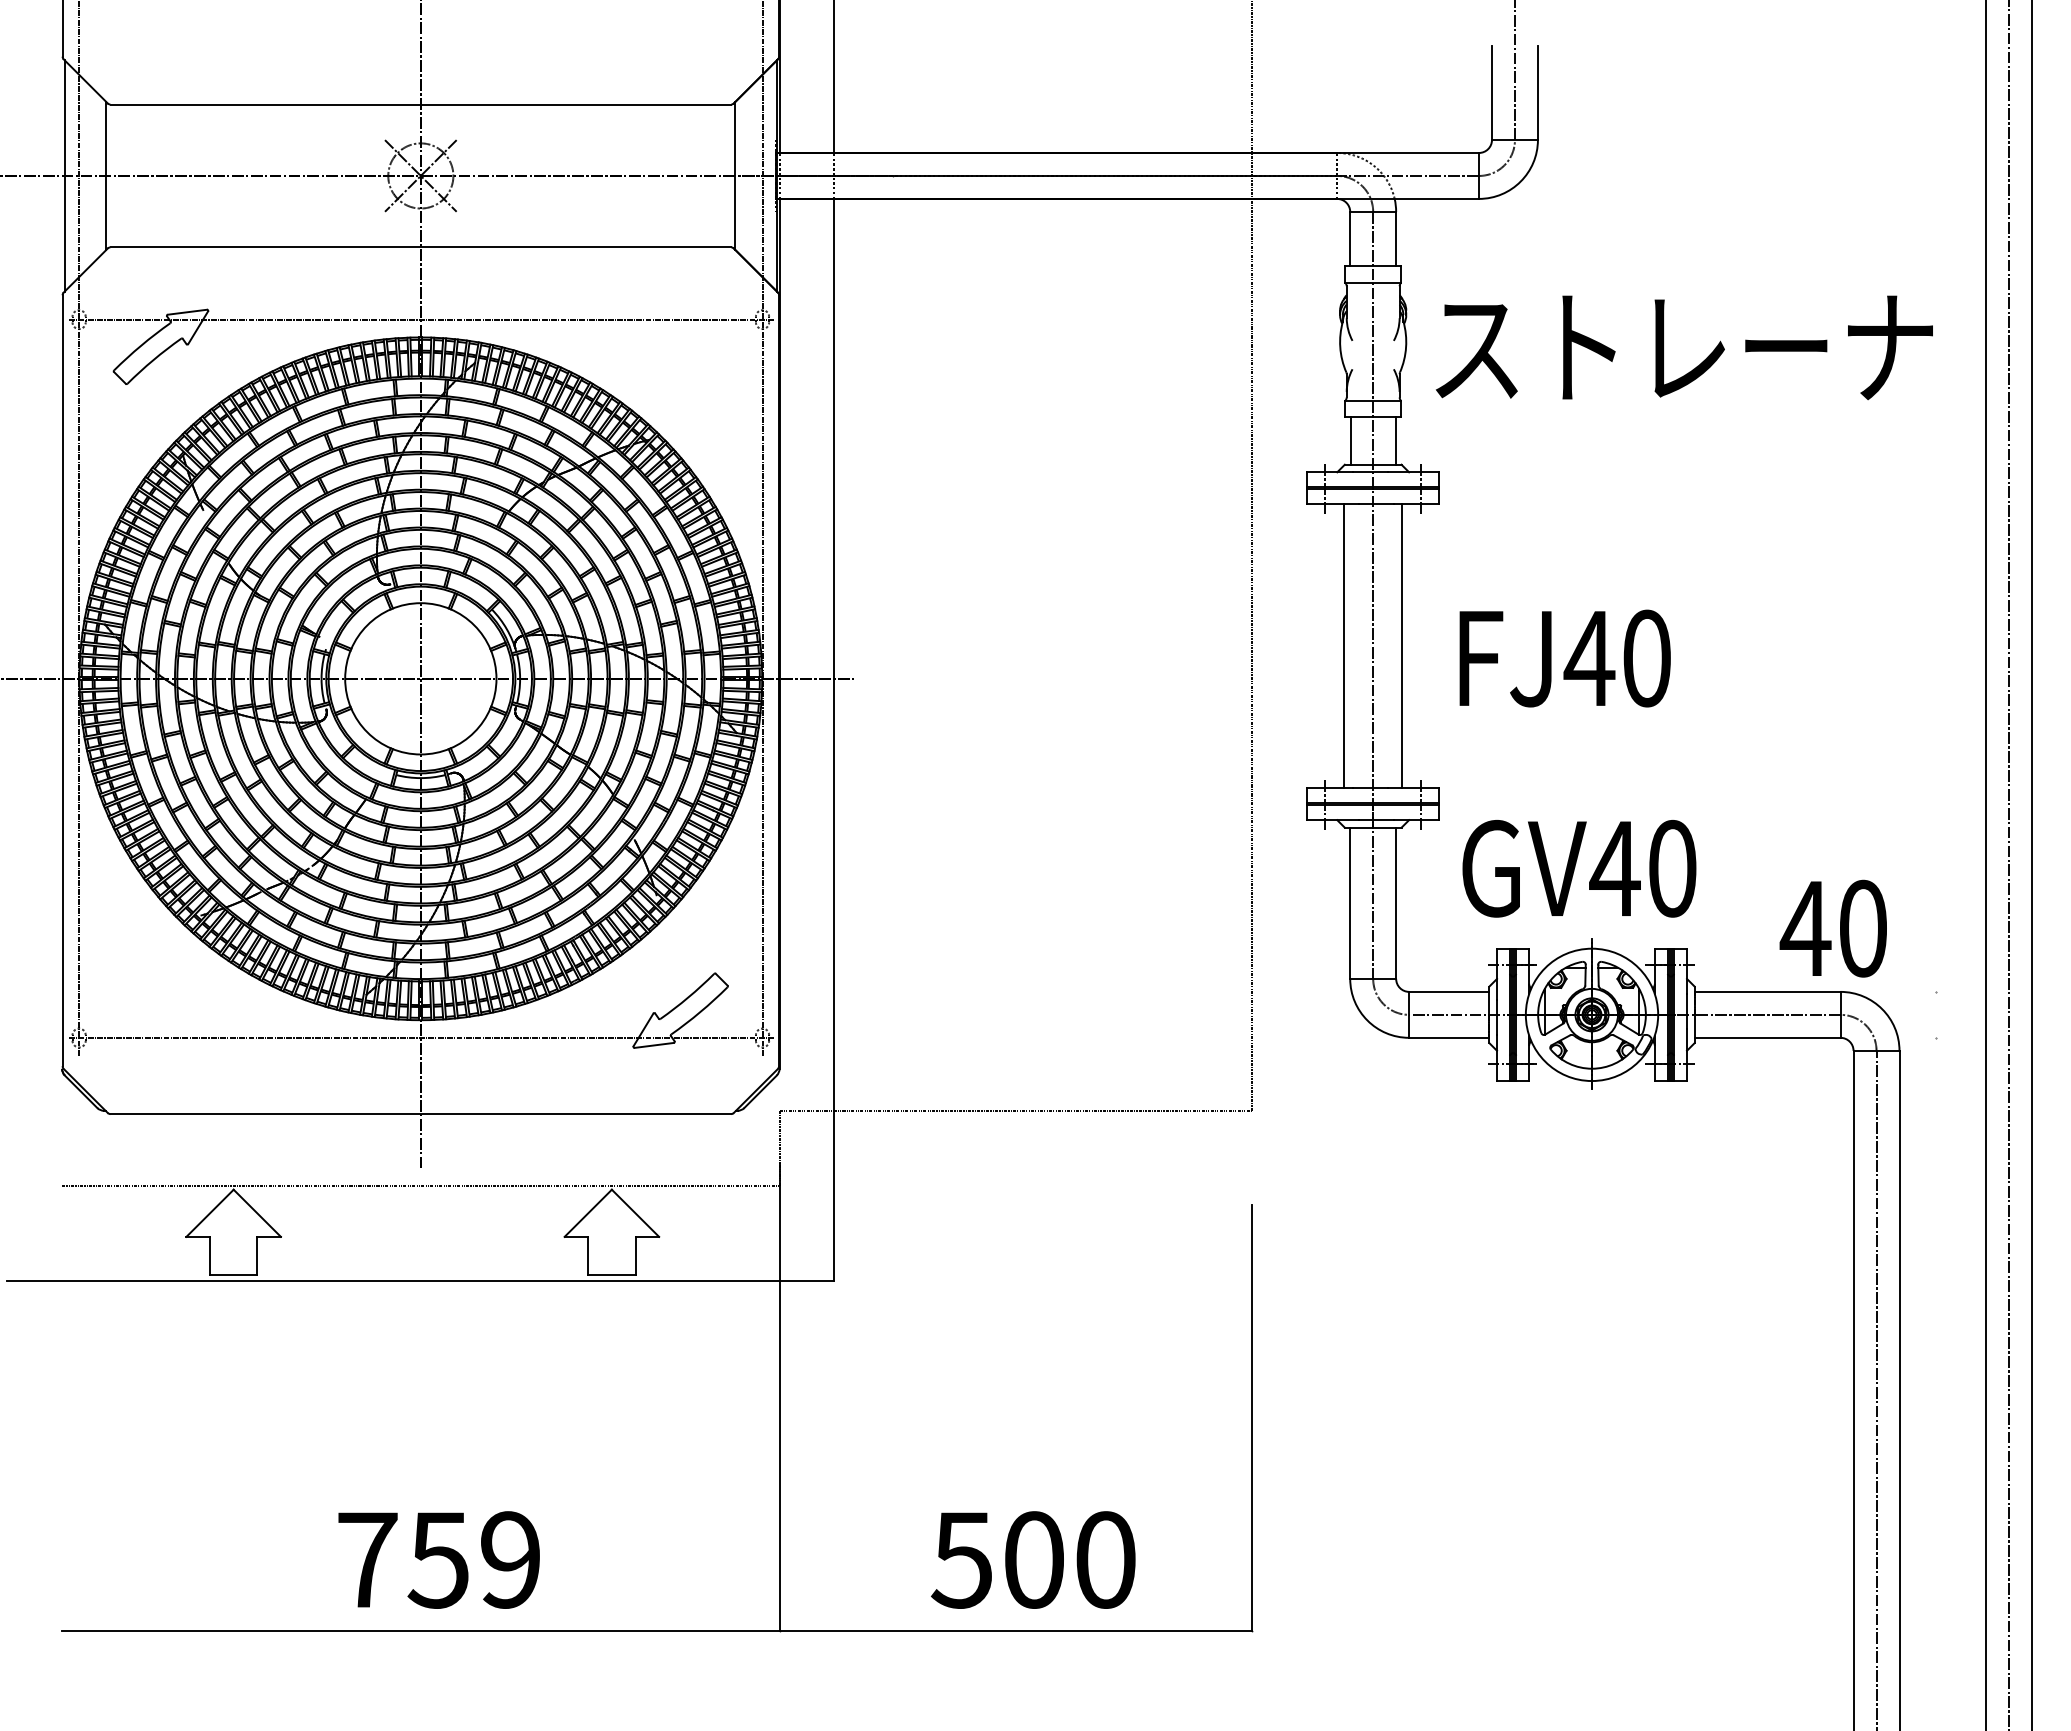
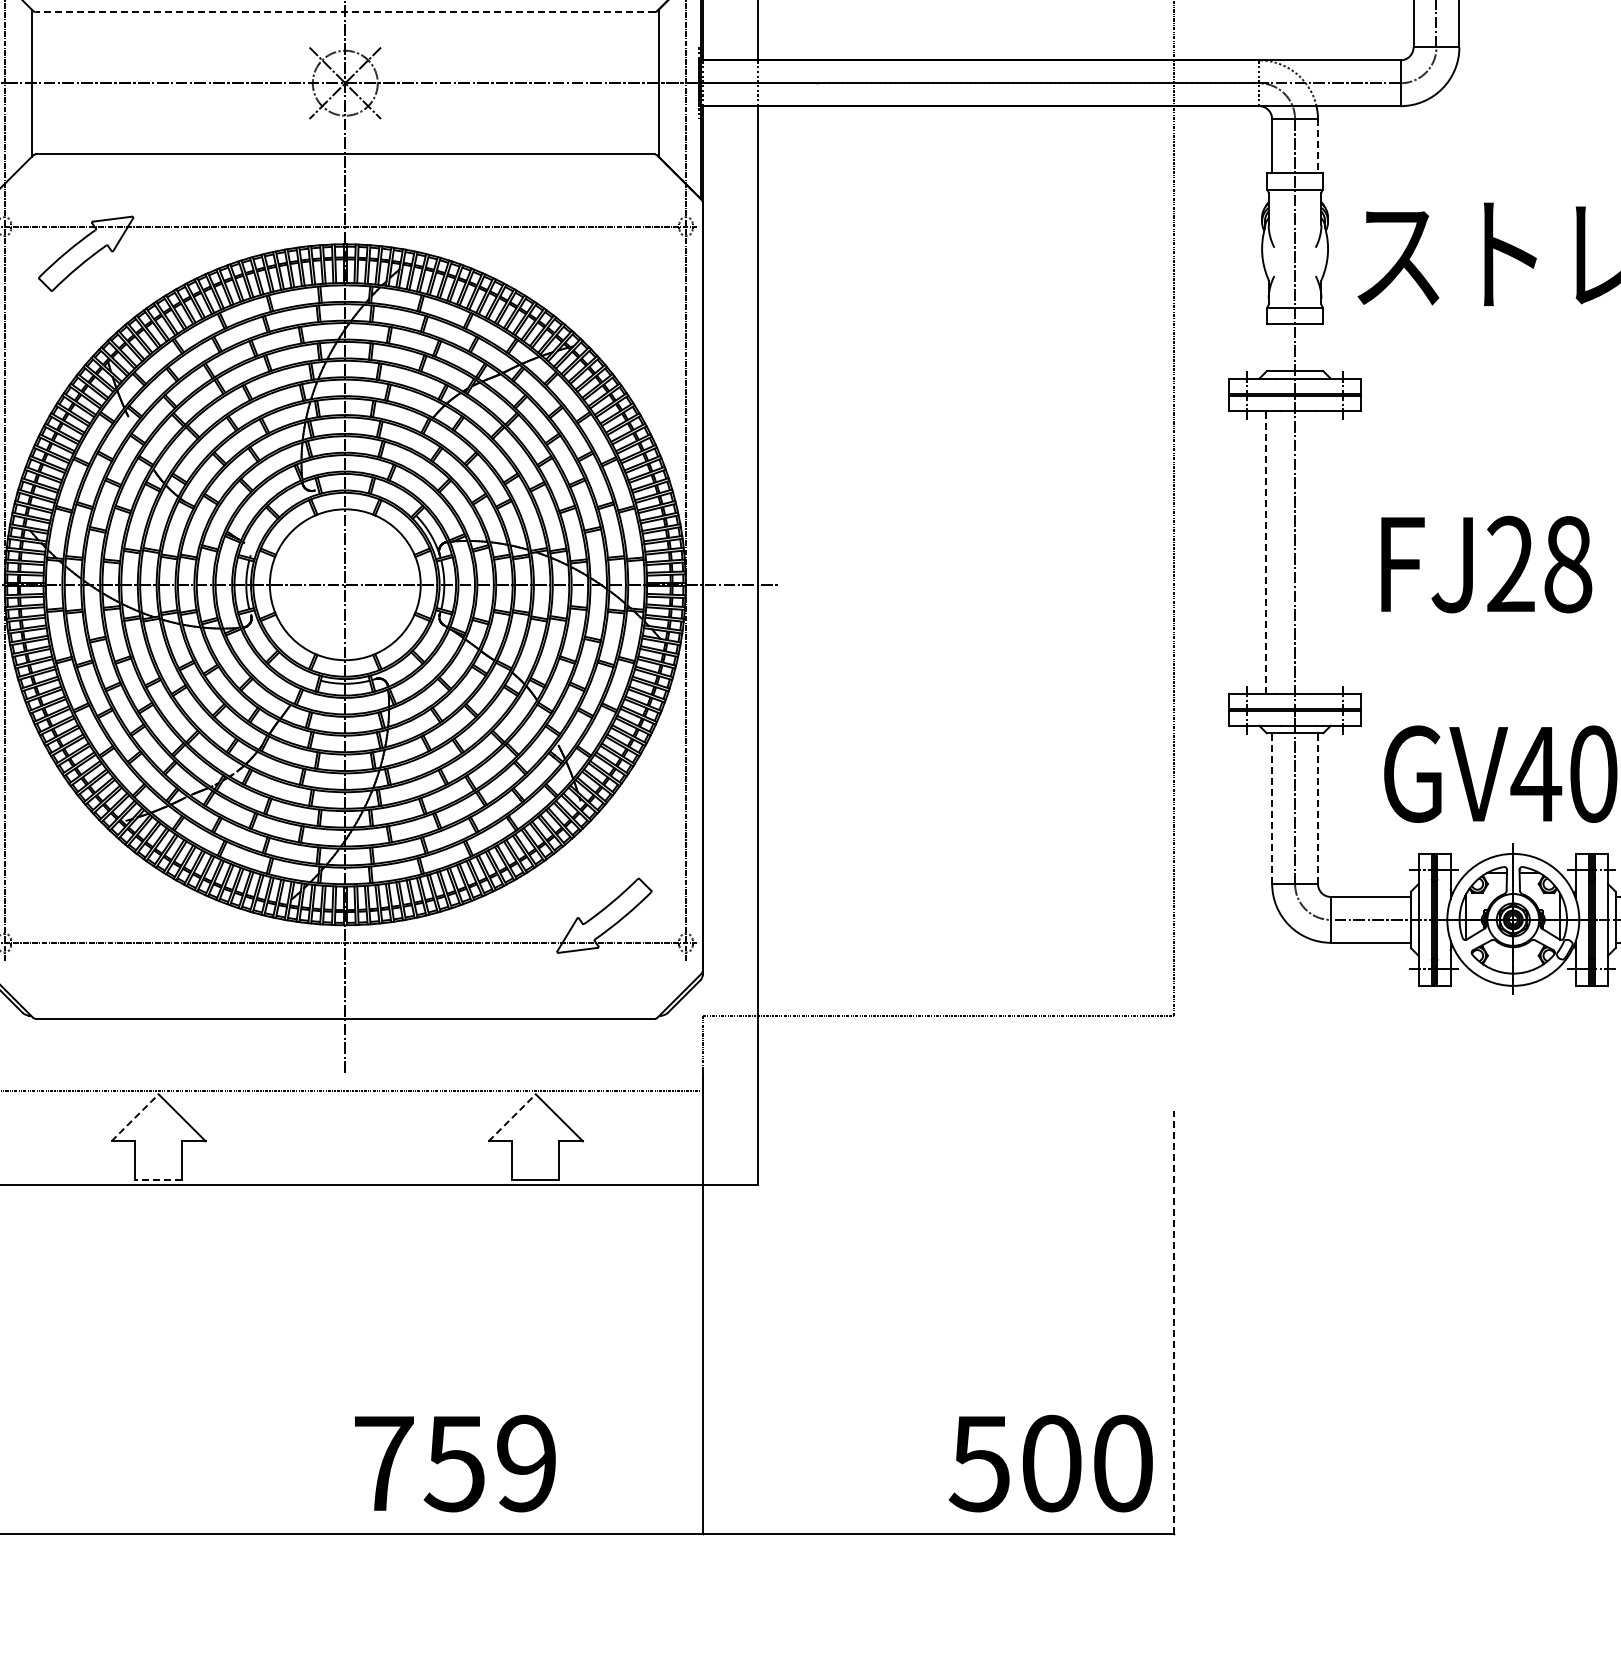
line: (420, 104) -> (344, 11), solid -> dashed
line: (1396, 239) -> (1318, 146), solid -> dashed
line: (1350, 440) -> (1272, 347), removed
line: (1395, 440) -> (1317, 347), removed
line: (1344, 646) -> (1266, 552), solid -> dashed
line: (1402, 646) -> (1324, 552), removed
text: (1617, 658) -> (1538, 564), FJ40 -> FJ28
line: (1350, 903) -> (1272, 808), solid -> dashed
line: (1396, 903) -> (1318, 808), solid -> dashed
line: (210, 1212) -> (135, 1117), solid -> dashed
line: (588, 1212) -> (512, 1117), solid -> dashed
line: (233, 1275) -> (158, 1179), solid -> dashed
line: (1252, 1418) -> (1174, 1322), solid -> dashed
text: (438, 1559) -> (454, 1463), moved
text: (1033, 1559) -> (1051, 1463), moved

